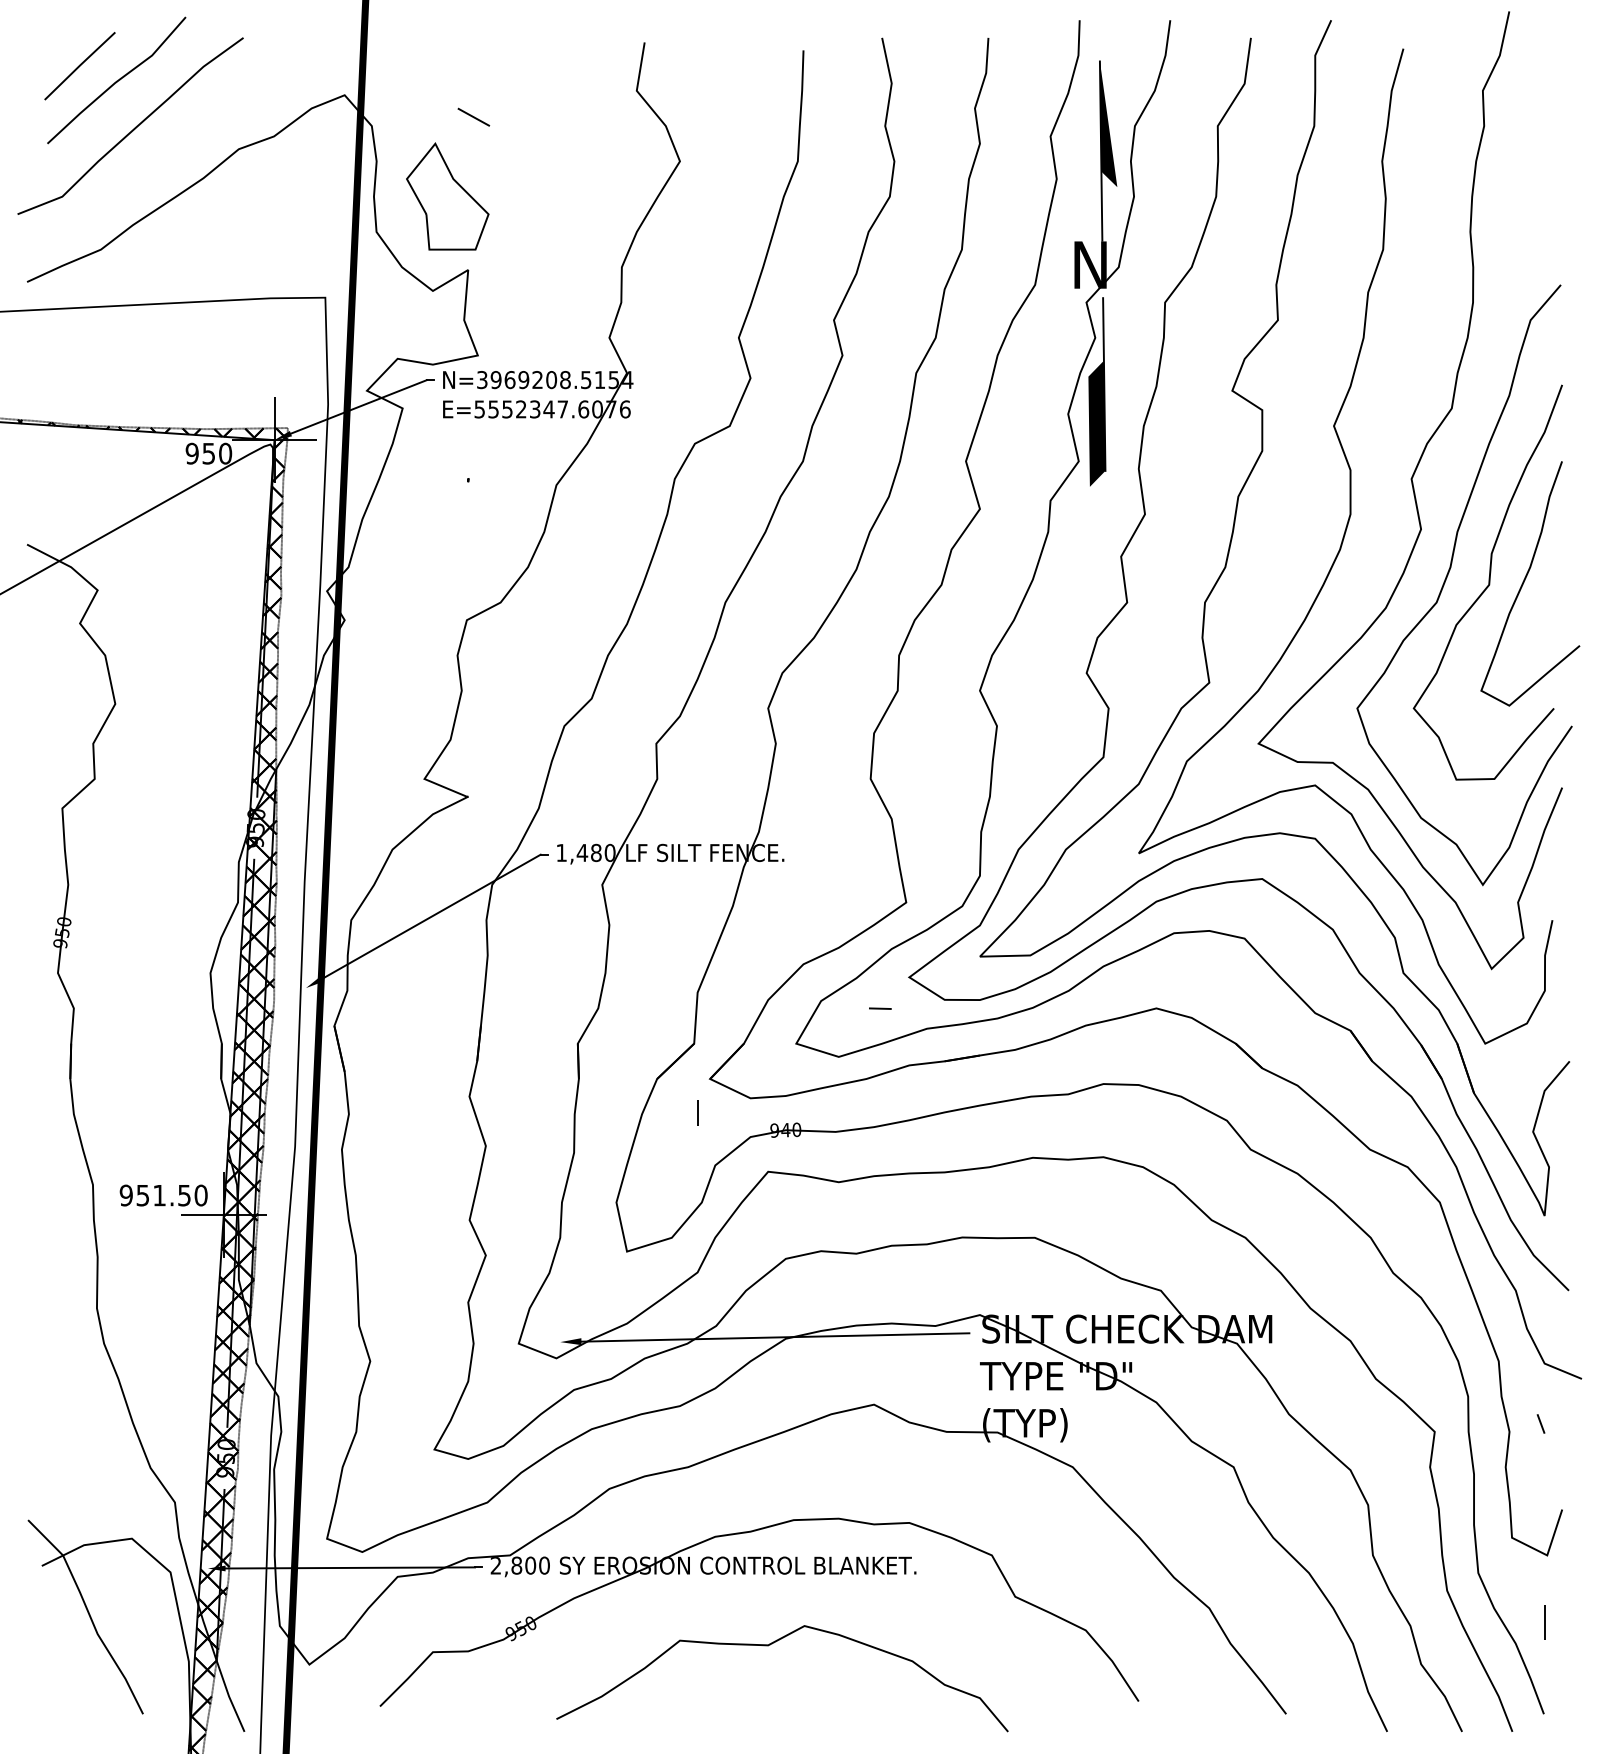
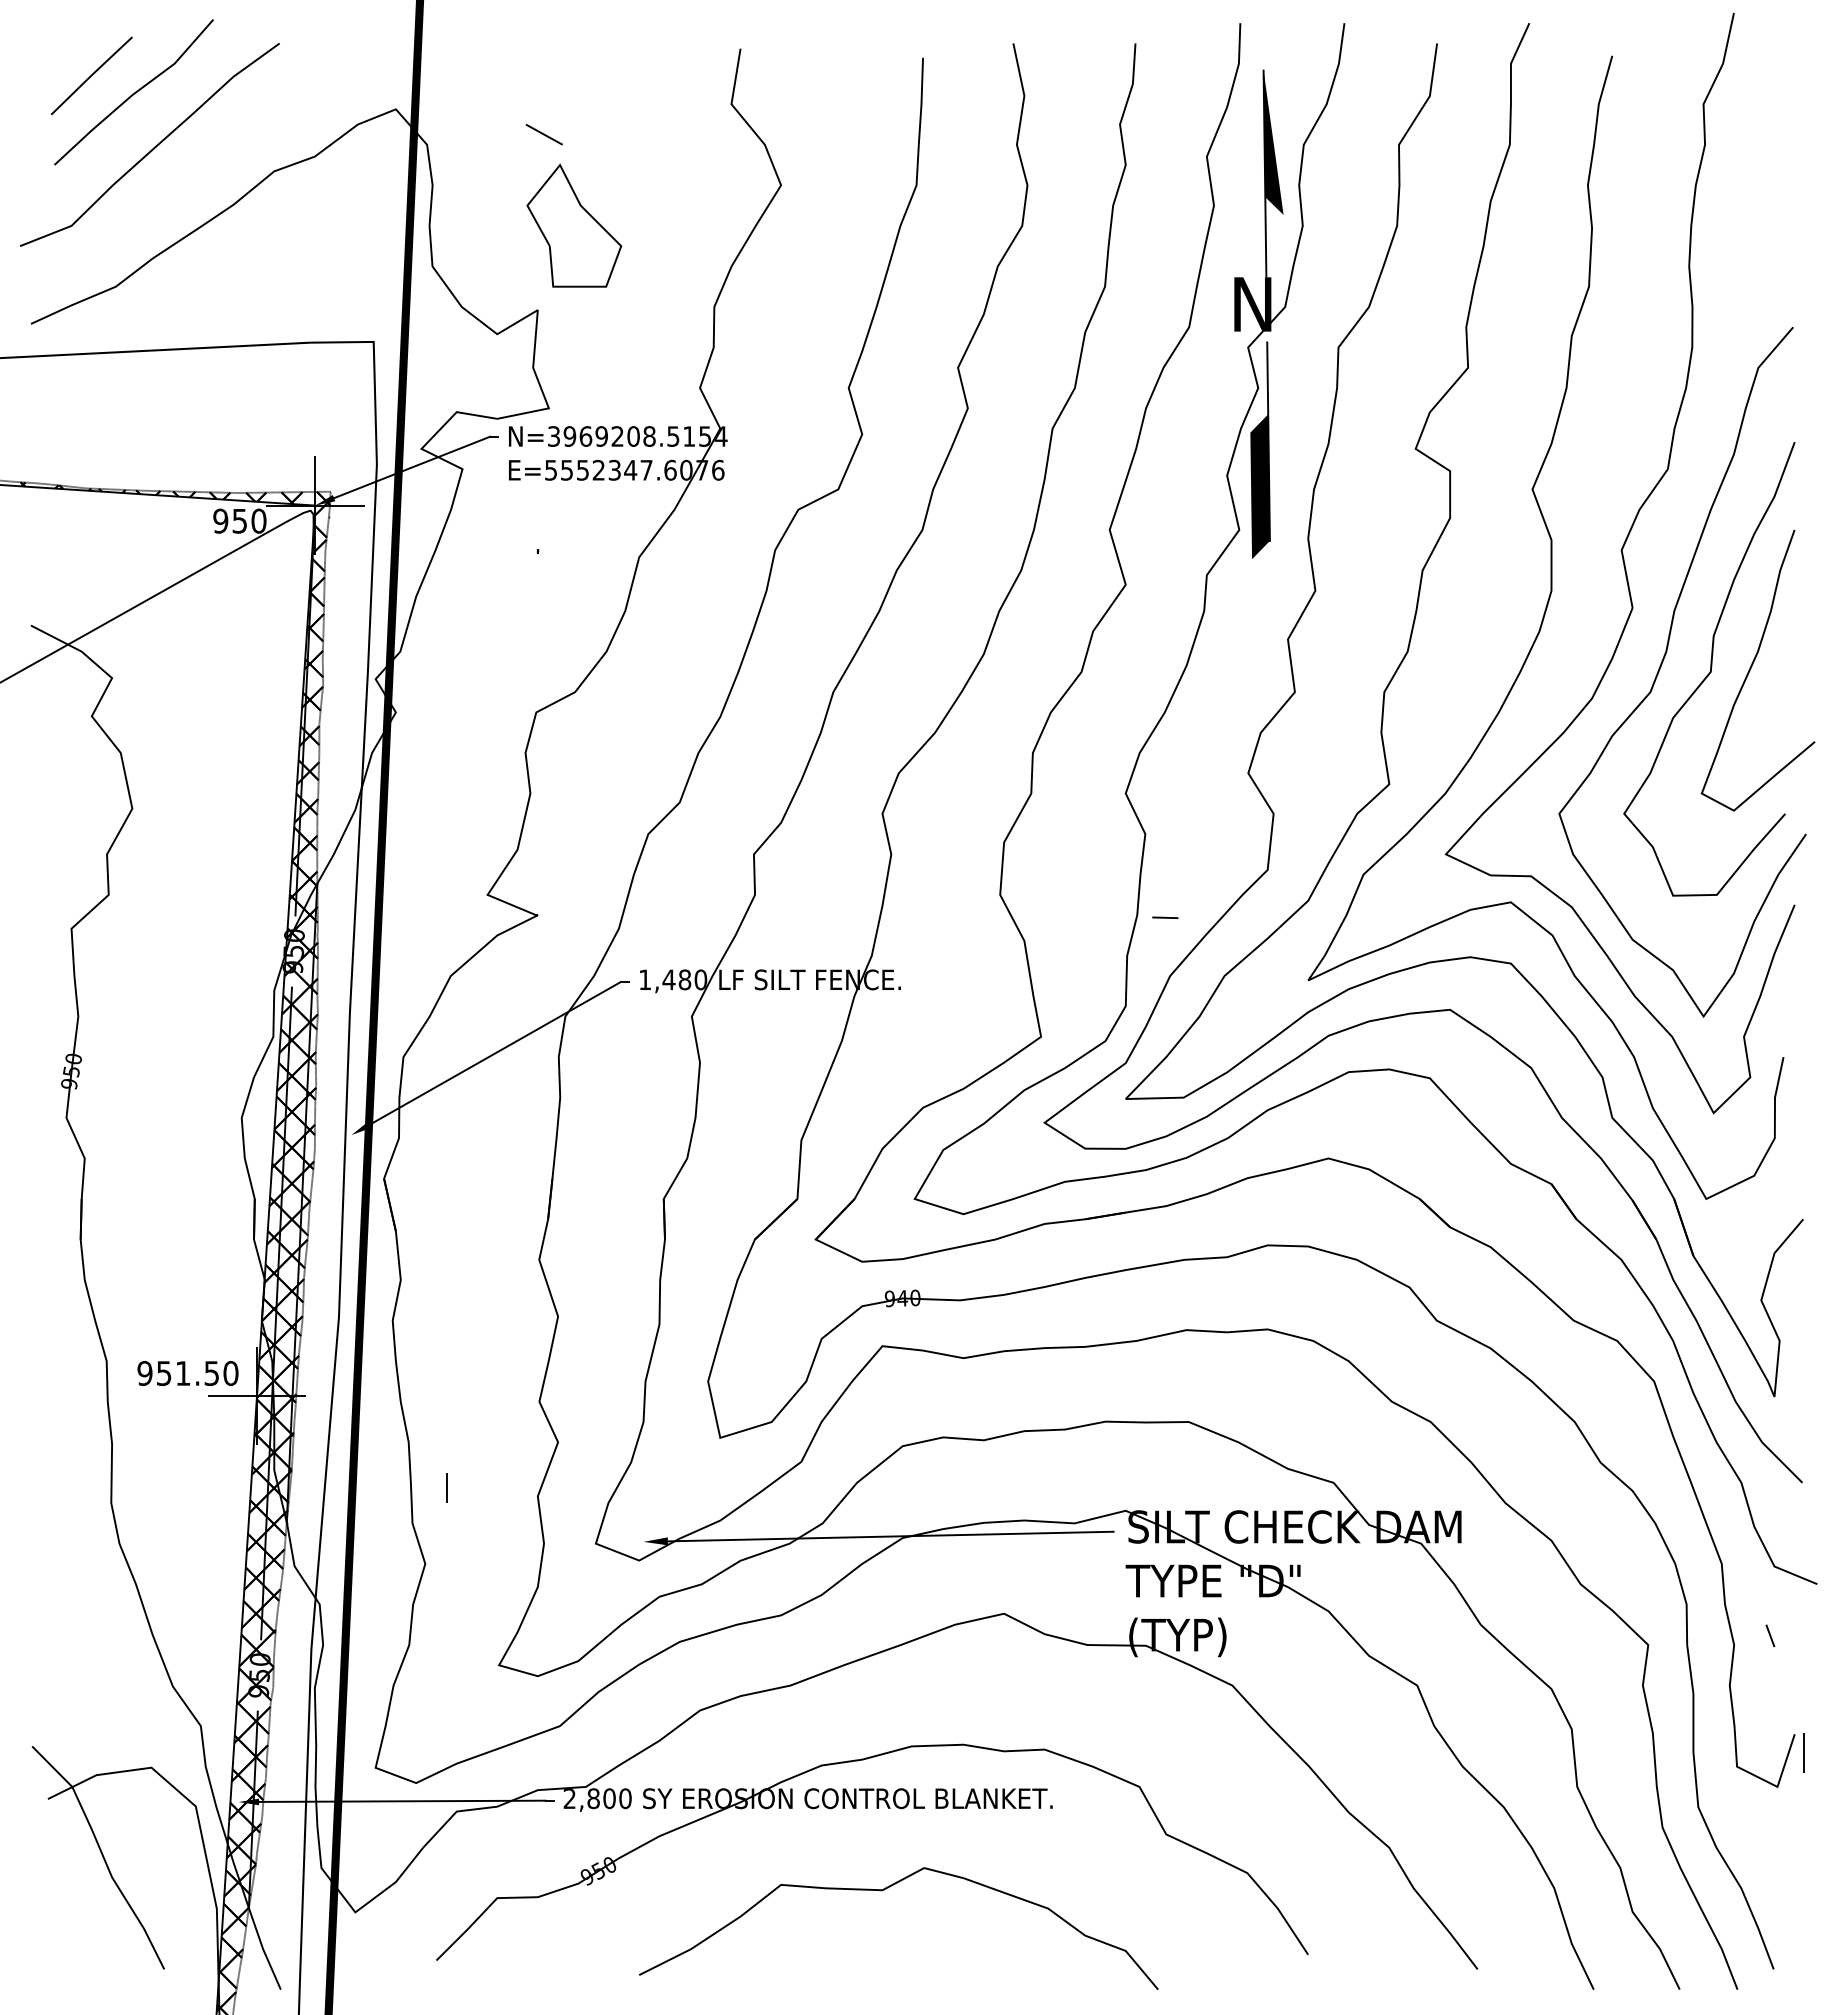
part: (447, 196) -> (574, 225), moved
line: (880, 1008) -> (1165, 917), moved
line: (696, 1112) -> (446, 1487), moved
line: (1544, 1622) -> (1803, 1752), moved

